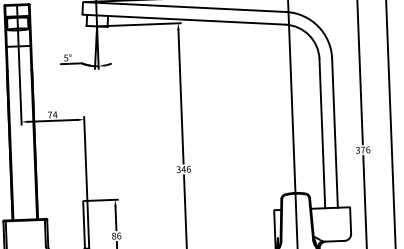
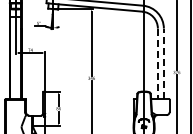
line: (334, 132) -> (163, 63), solid -> dashed
line: (321, 134) -> (157, 64), solid -> dashed

